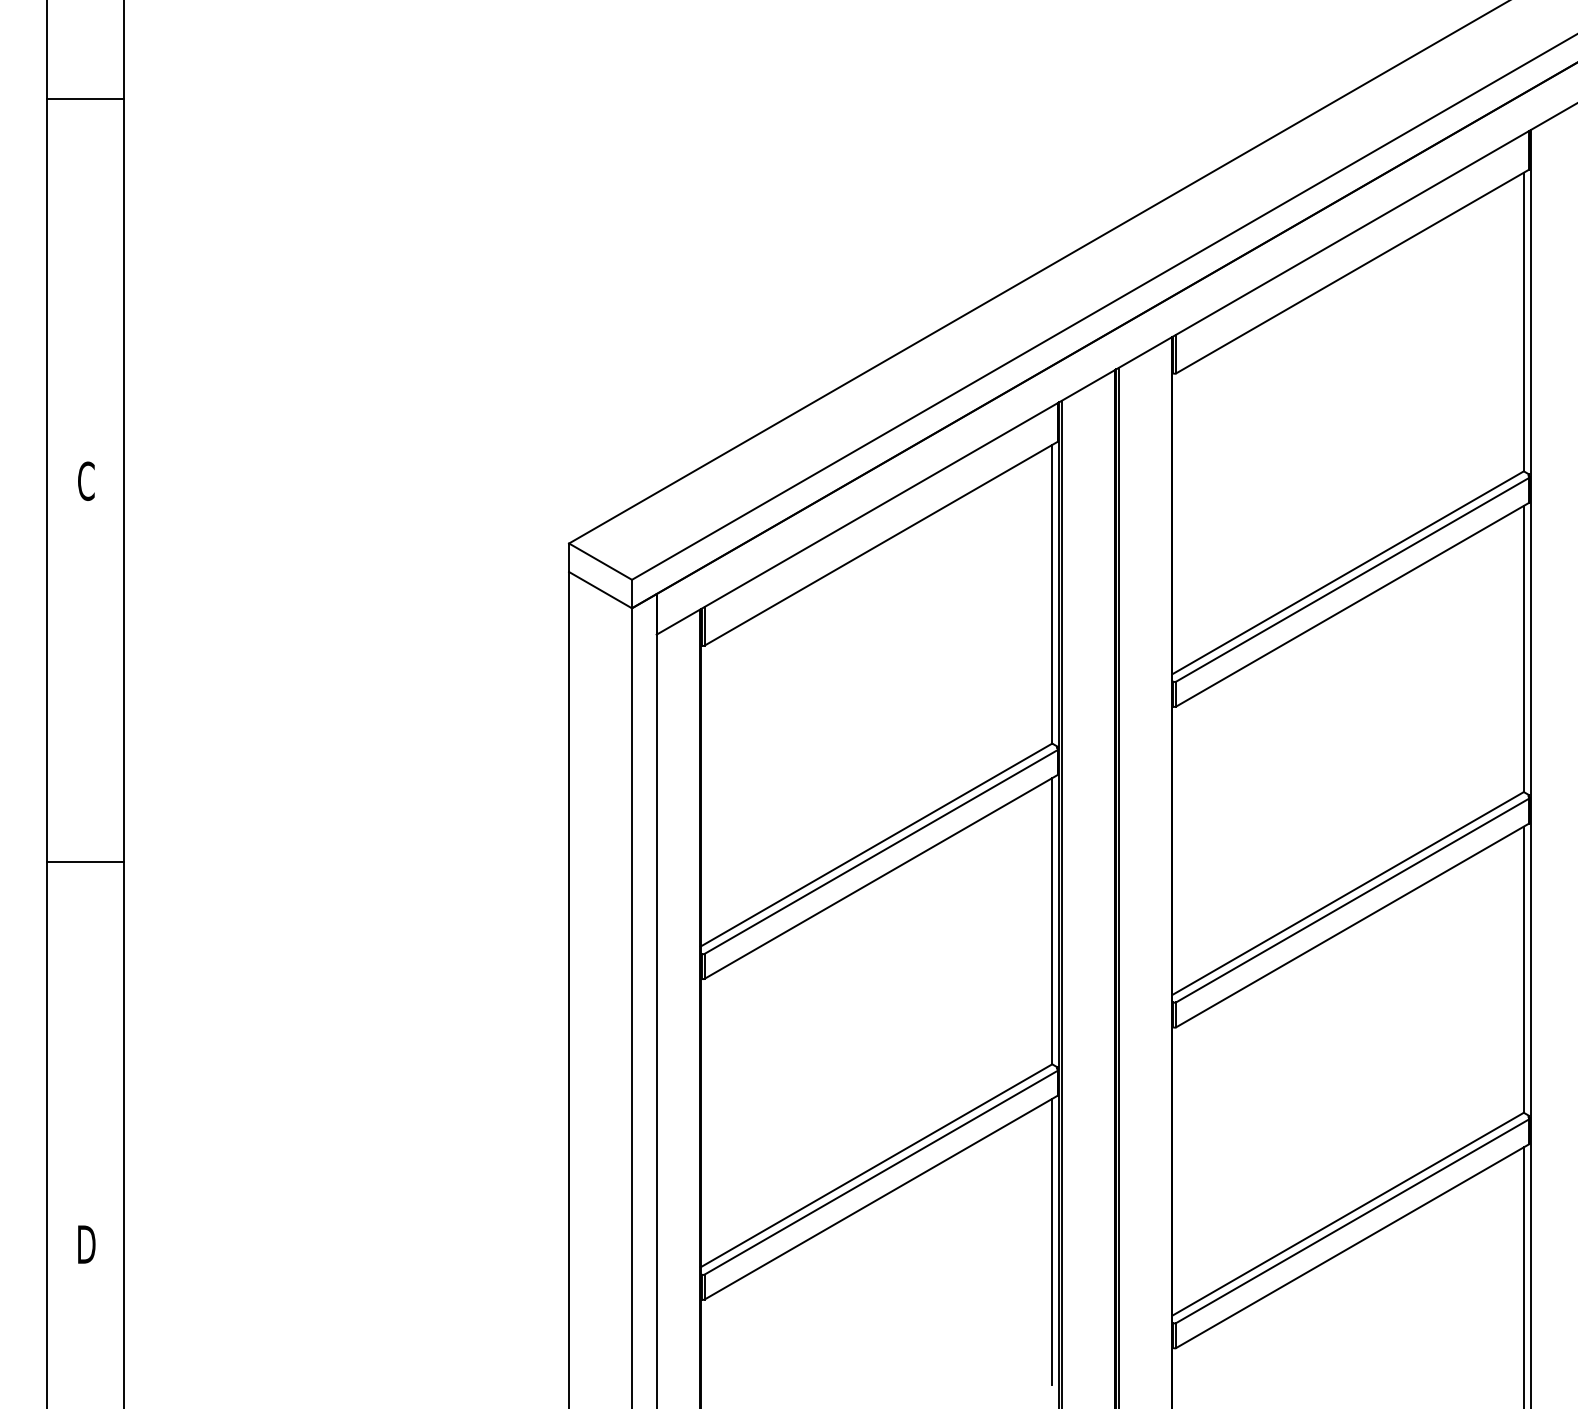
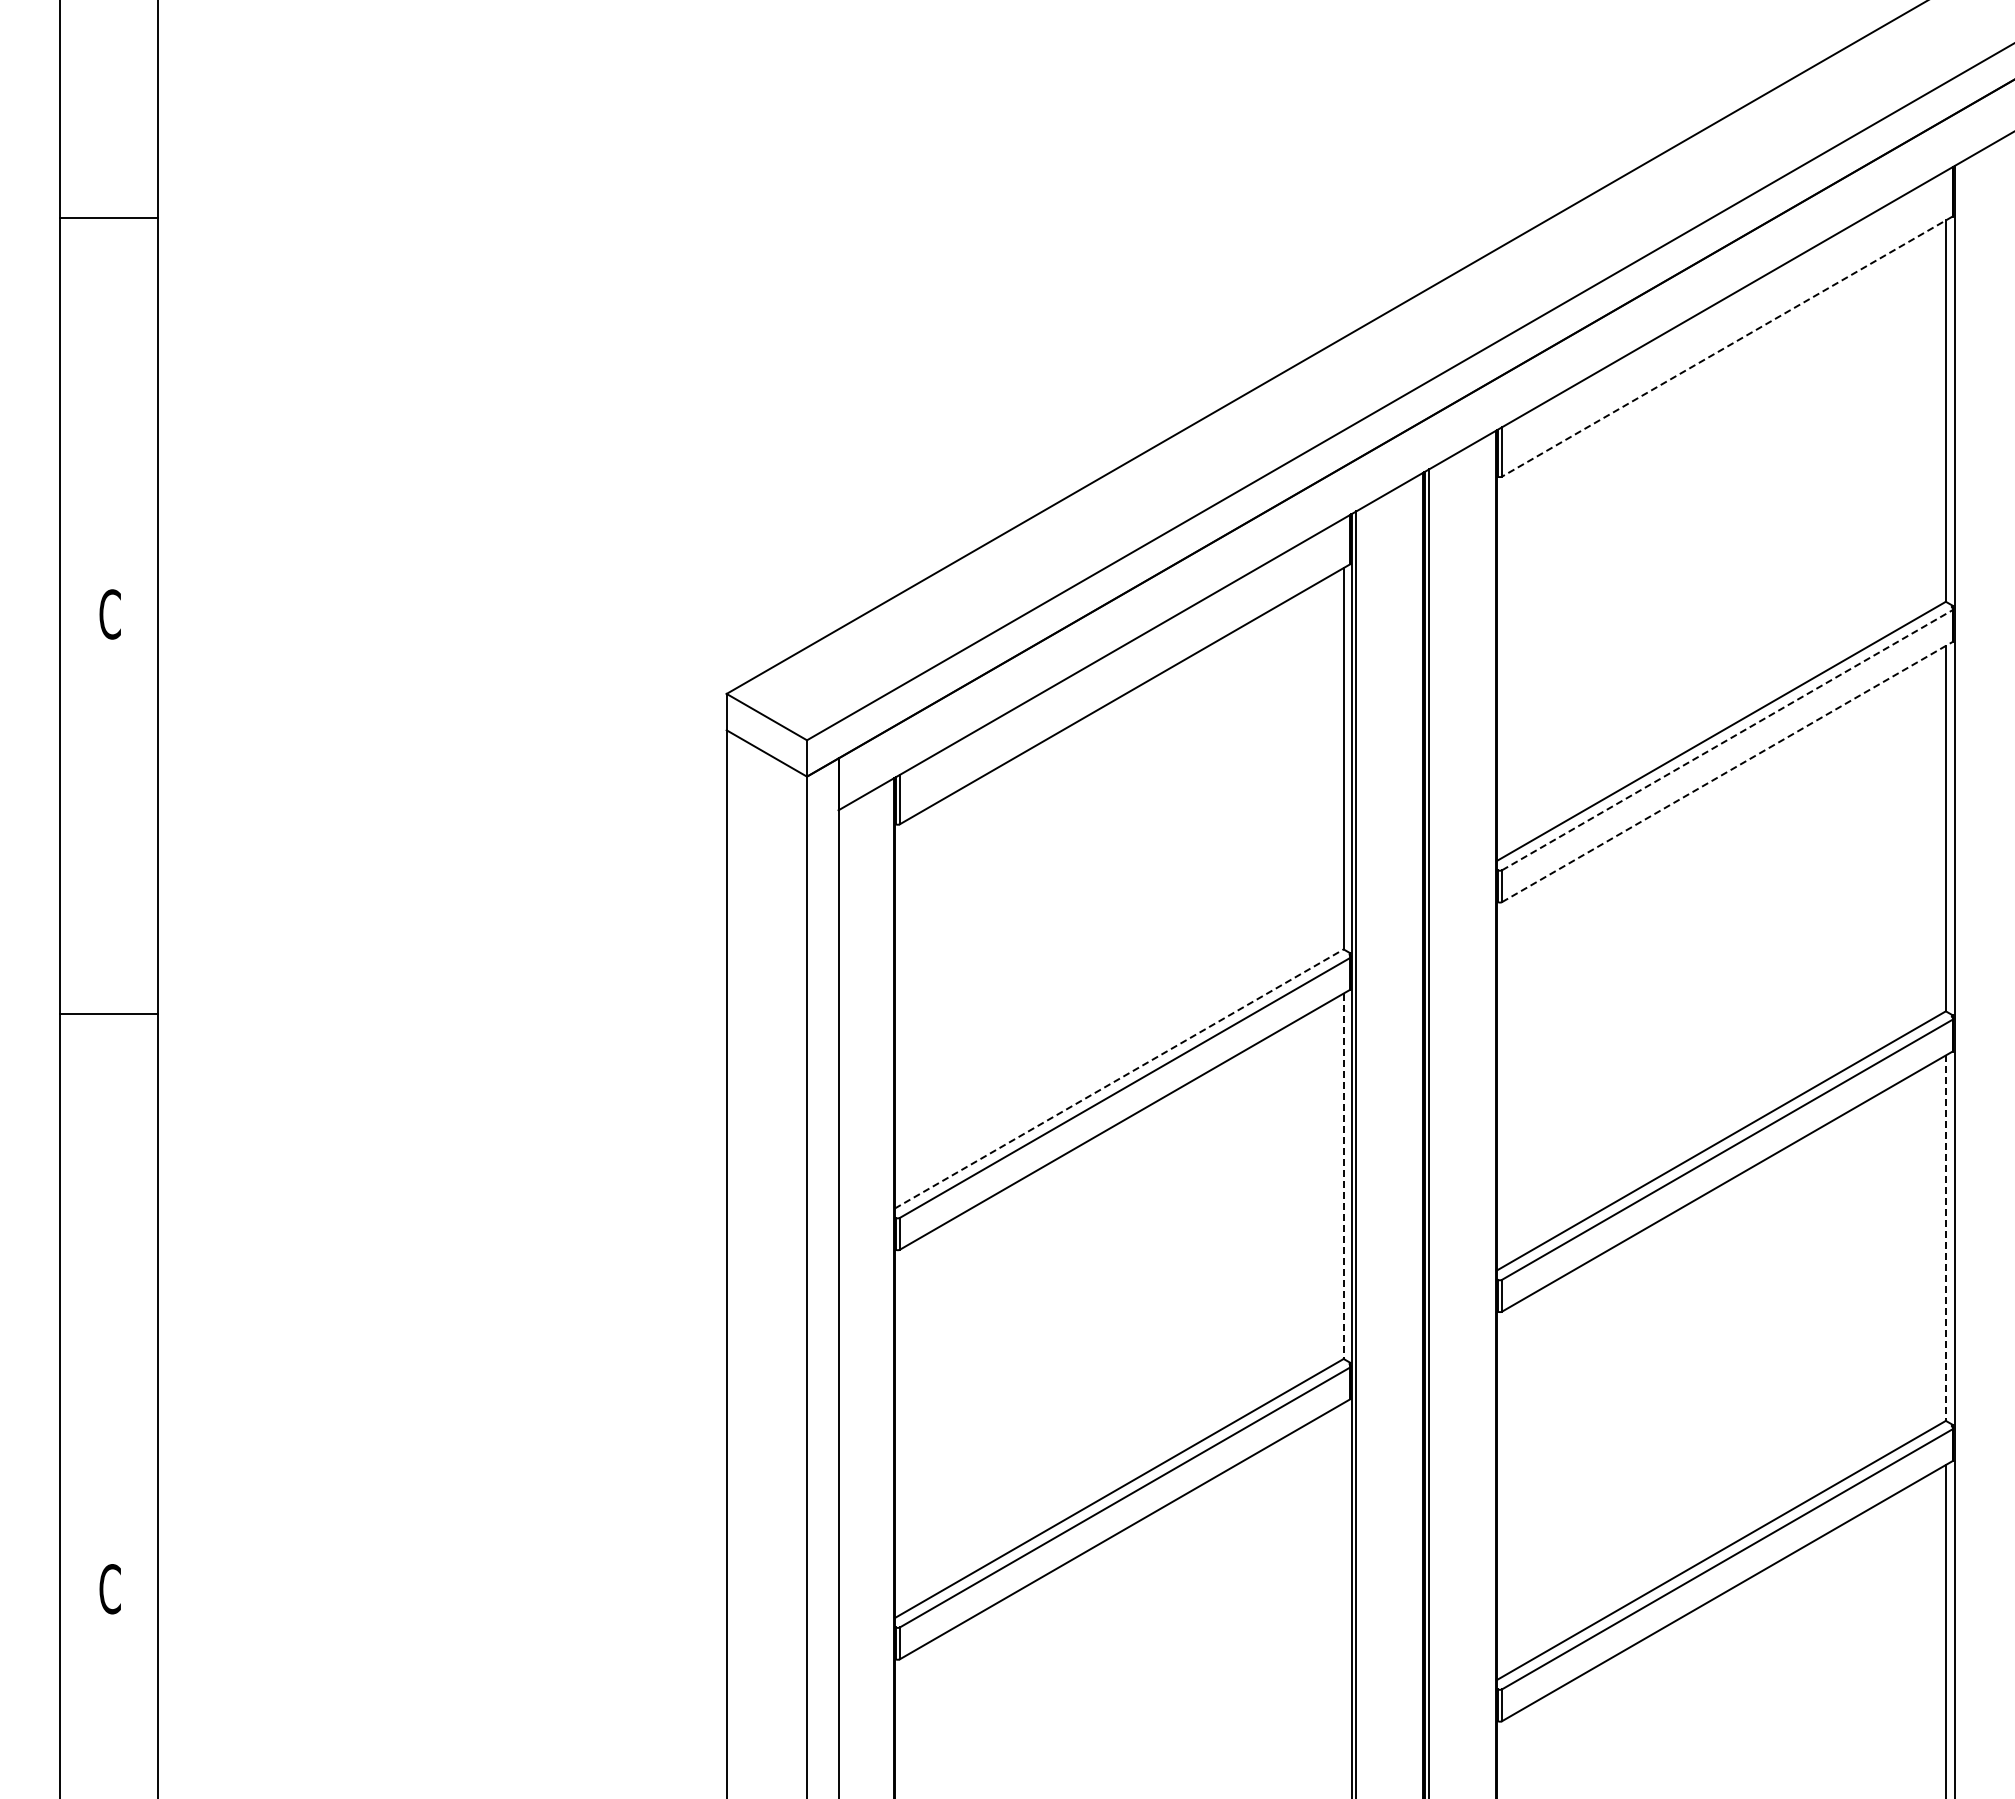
line: (84, 99) -> (108, 218), moved
line: (1352, 271) -> (1726, 346), solid -> dashed
line: (1352, 579) -> (1727, 740), solid -> dashed
line: (1352, 604) -> (1727, 771), solid -> dashed
line: (876, 844) -> (1119, 1078), solid -> dashed
line: (84, 862) -> (108, 1014), moved
line: (1052, 921) -> (1343, 1176), solid -> dashed
line: (1523, 969) -> (1945, 1238), solid -> dashed
line: (1052, 1241) -> (1343, 1585), removed
text: (86, 1244) -> (110, 1589), D -> C

